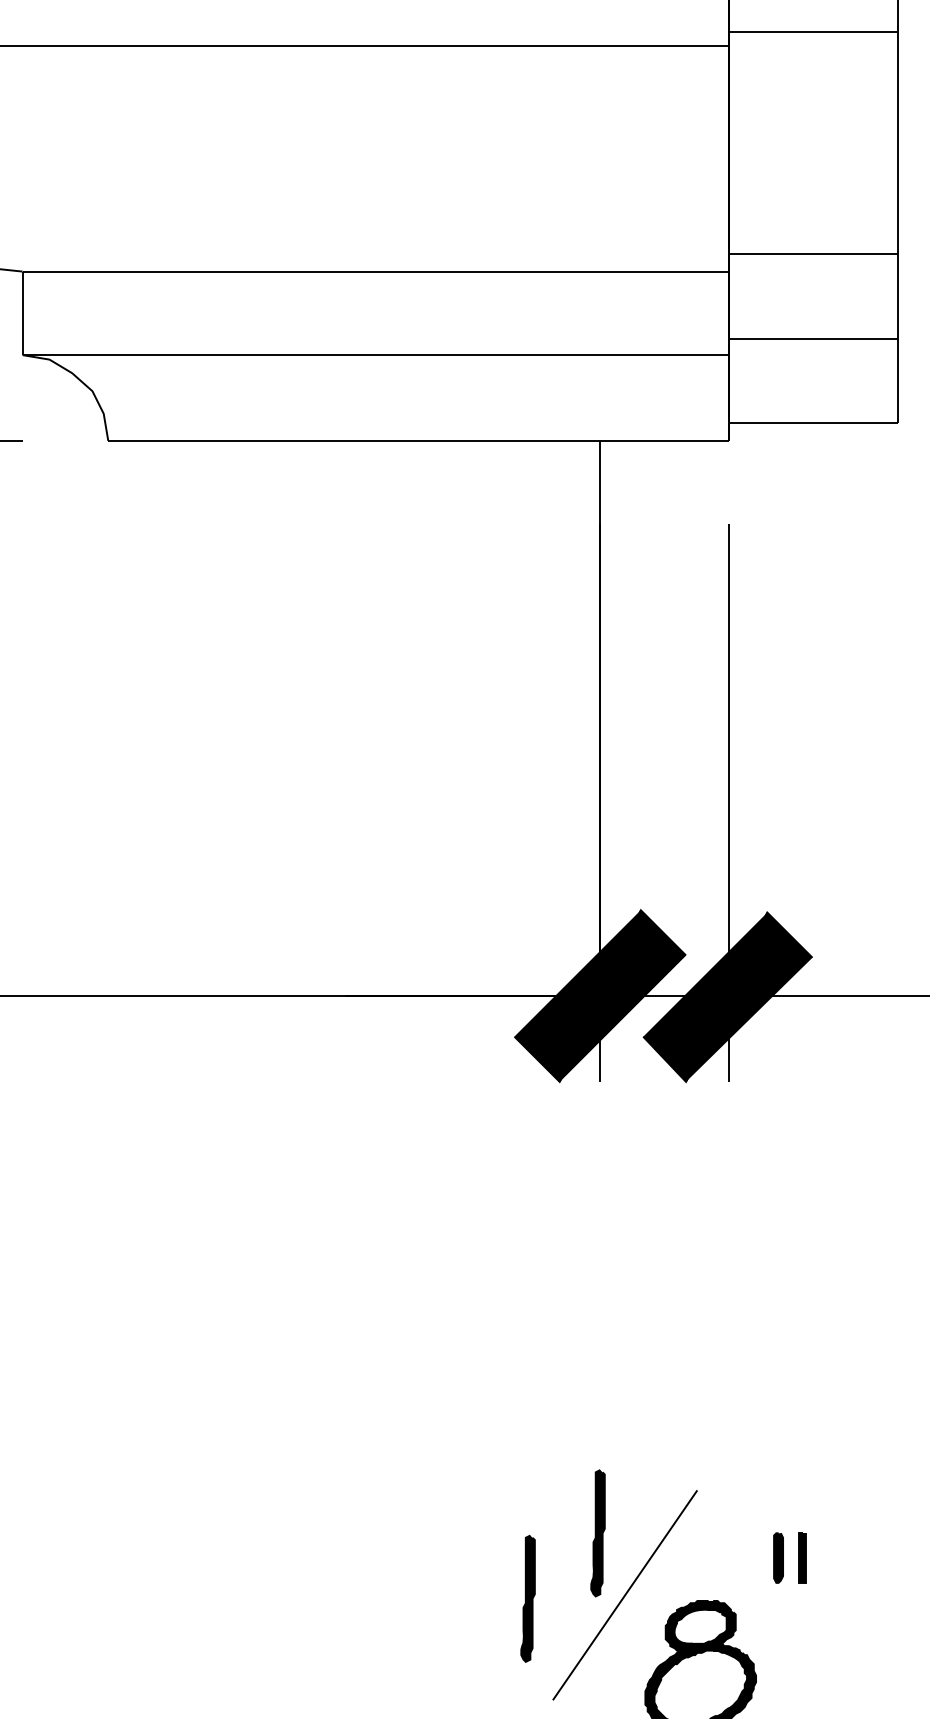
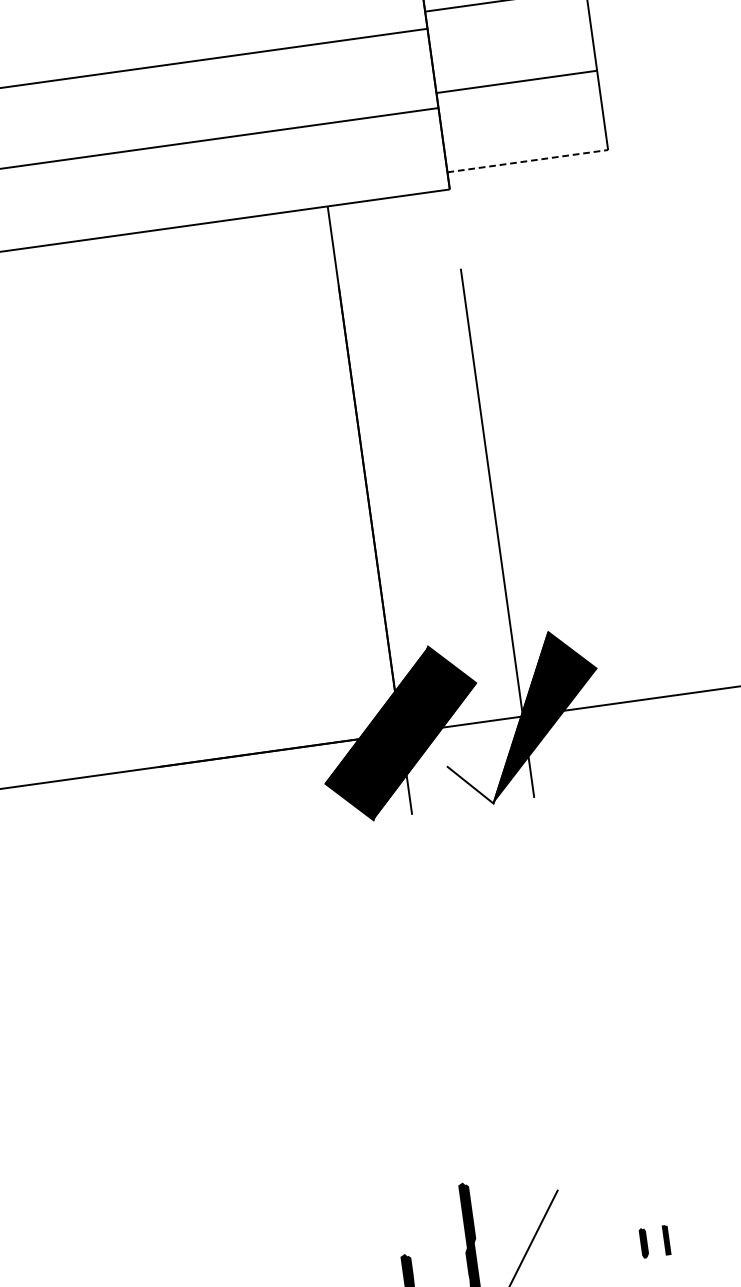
line: (813, 422) -> (527, 160), solid -> dashed
fill: (705, 996) -> (500, 719), removed
part: (778, 1557) -> (643, 1242), size x0.6
part: (802, 1557) -> (666, 1239), size x0.6

